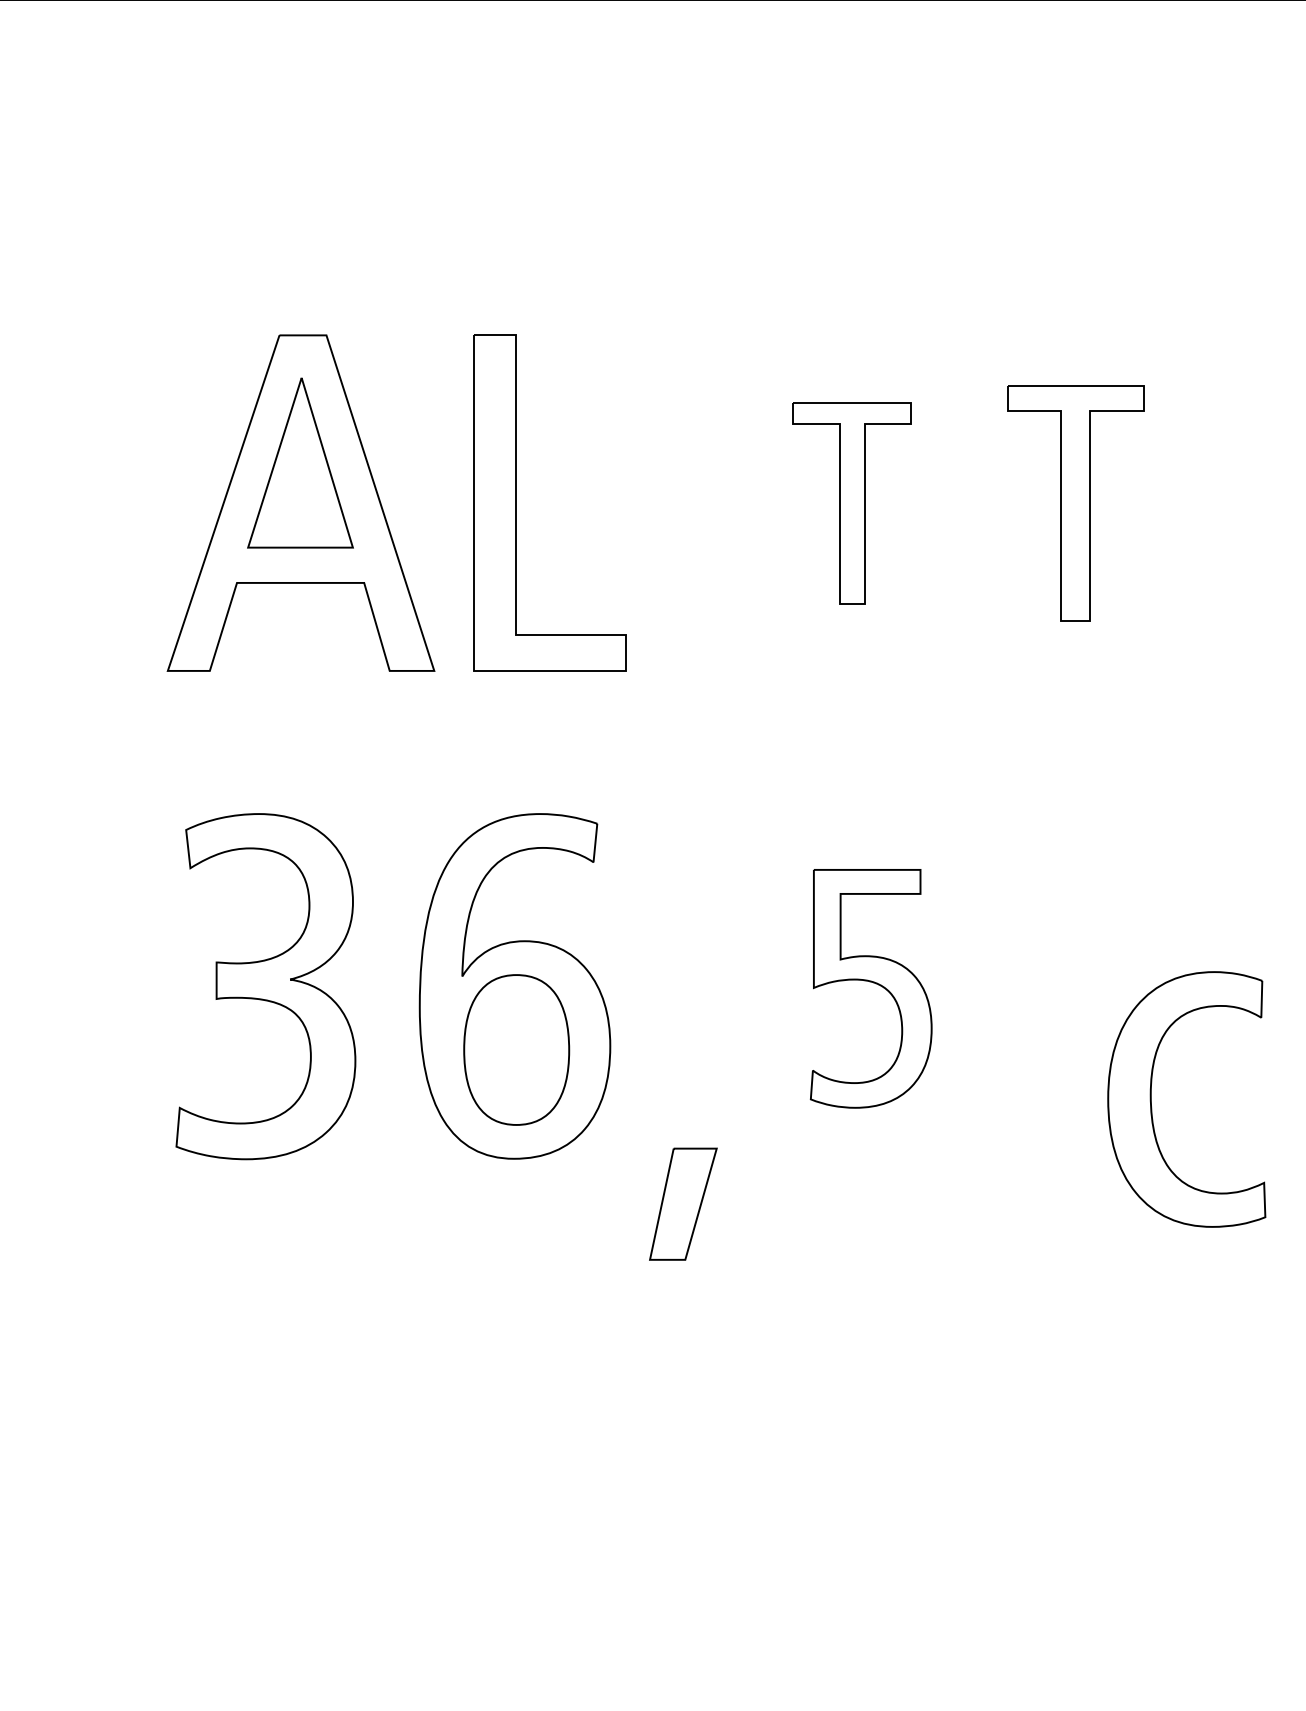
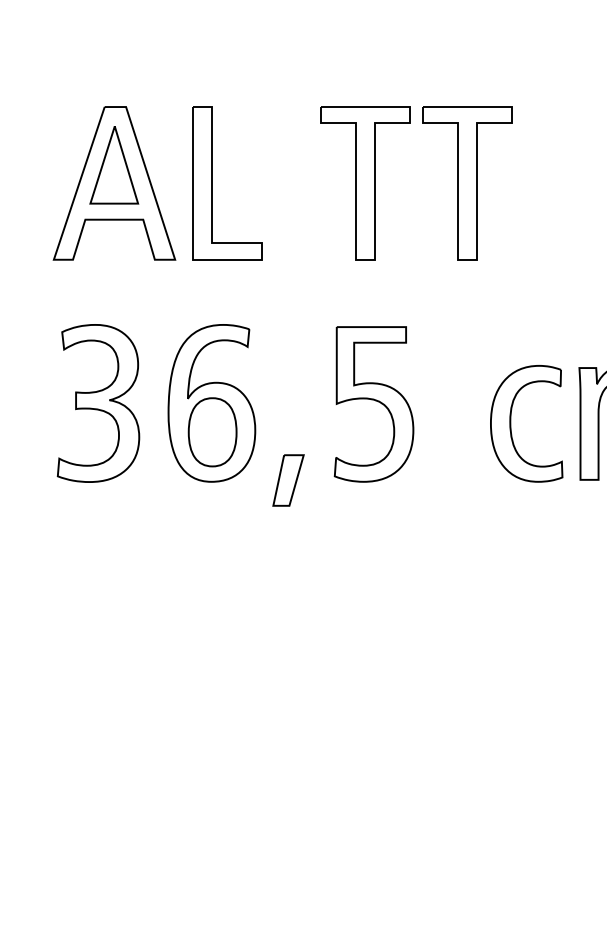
part: (852, 503) -> (365, 183), size x1.67
part: (1076, 503) -> (467, 183), size x1.43
part: (870, 988) -> (373, 404), size x1.43
part: (1153, 1098) -> (511, 423), moved
part: (683, 1204) -> (288, 480), moved

